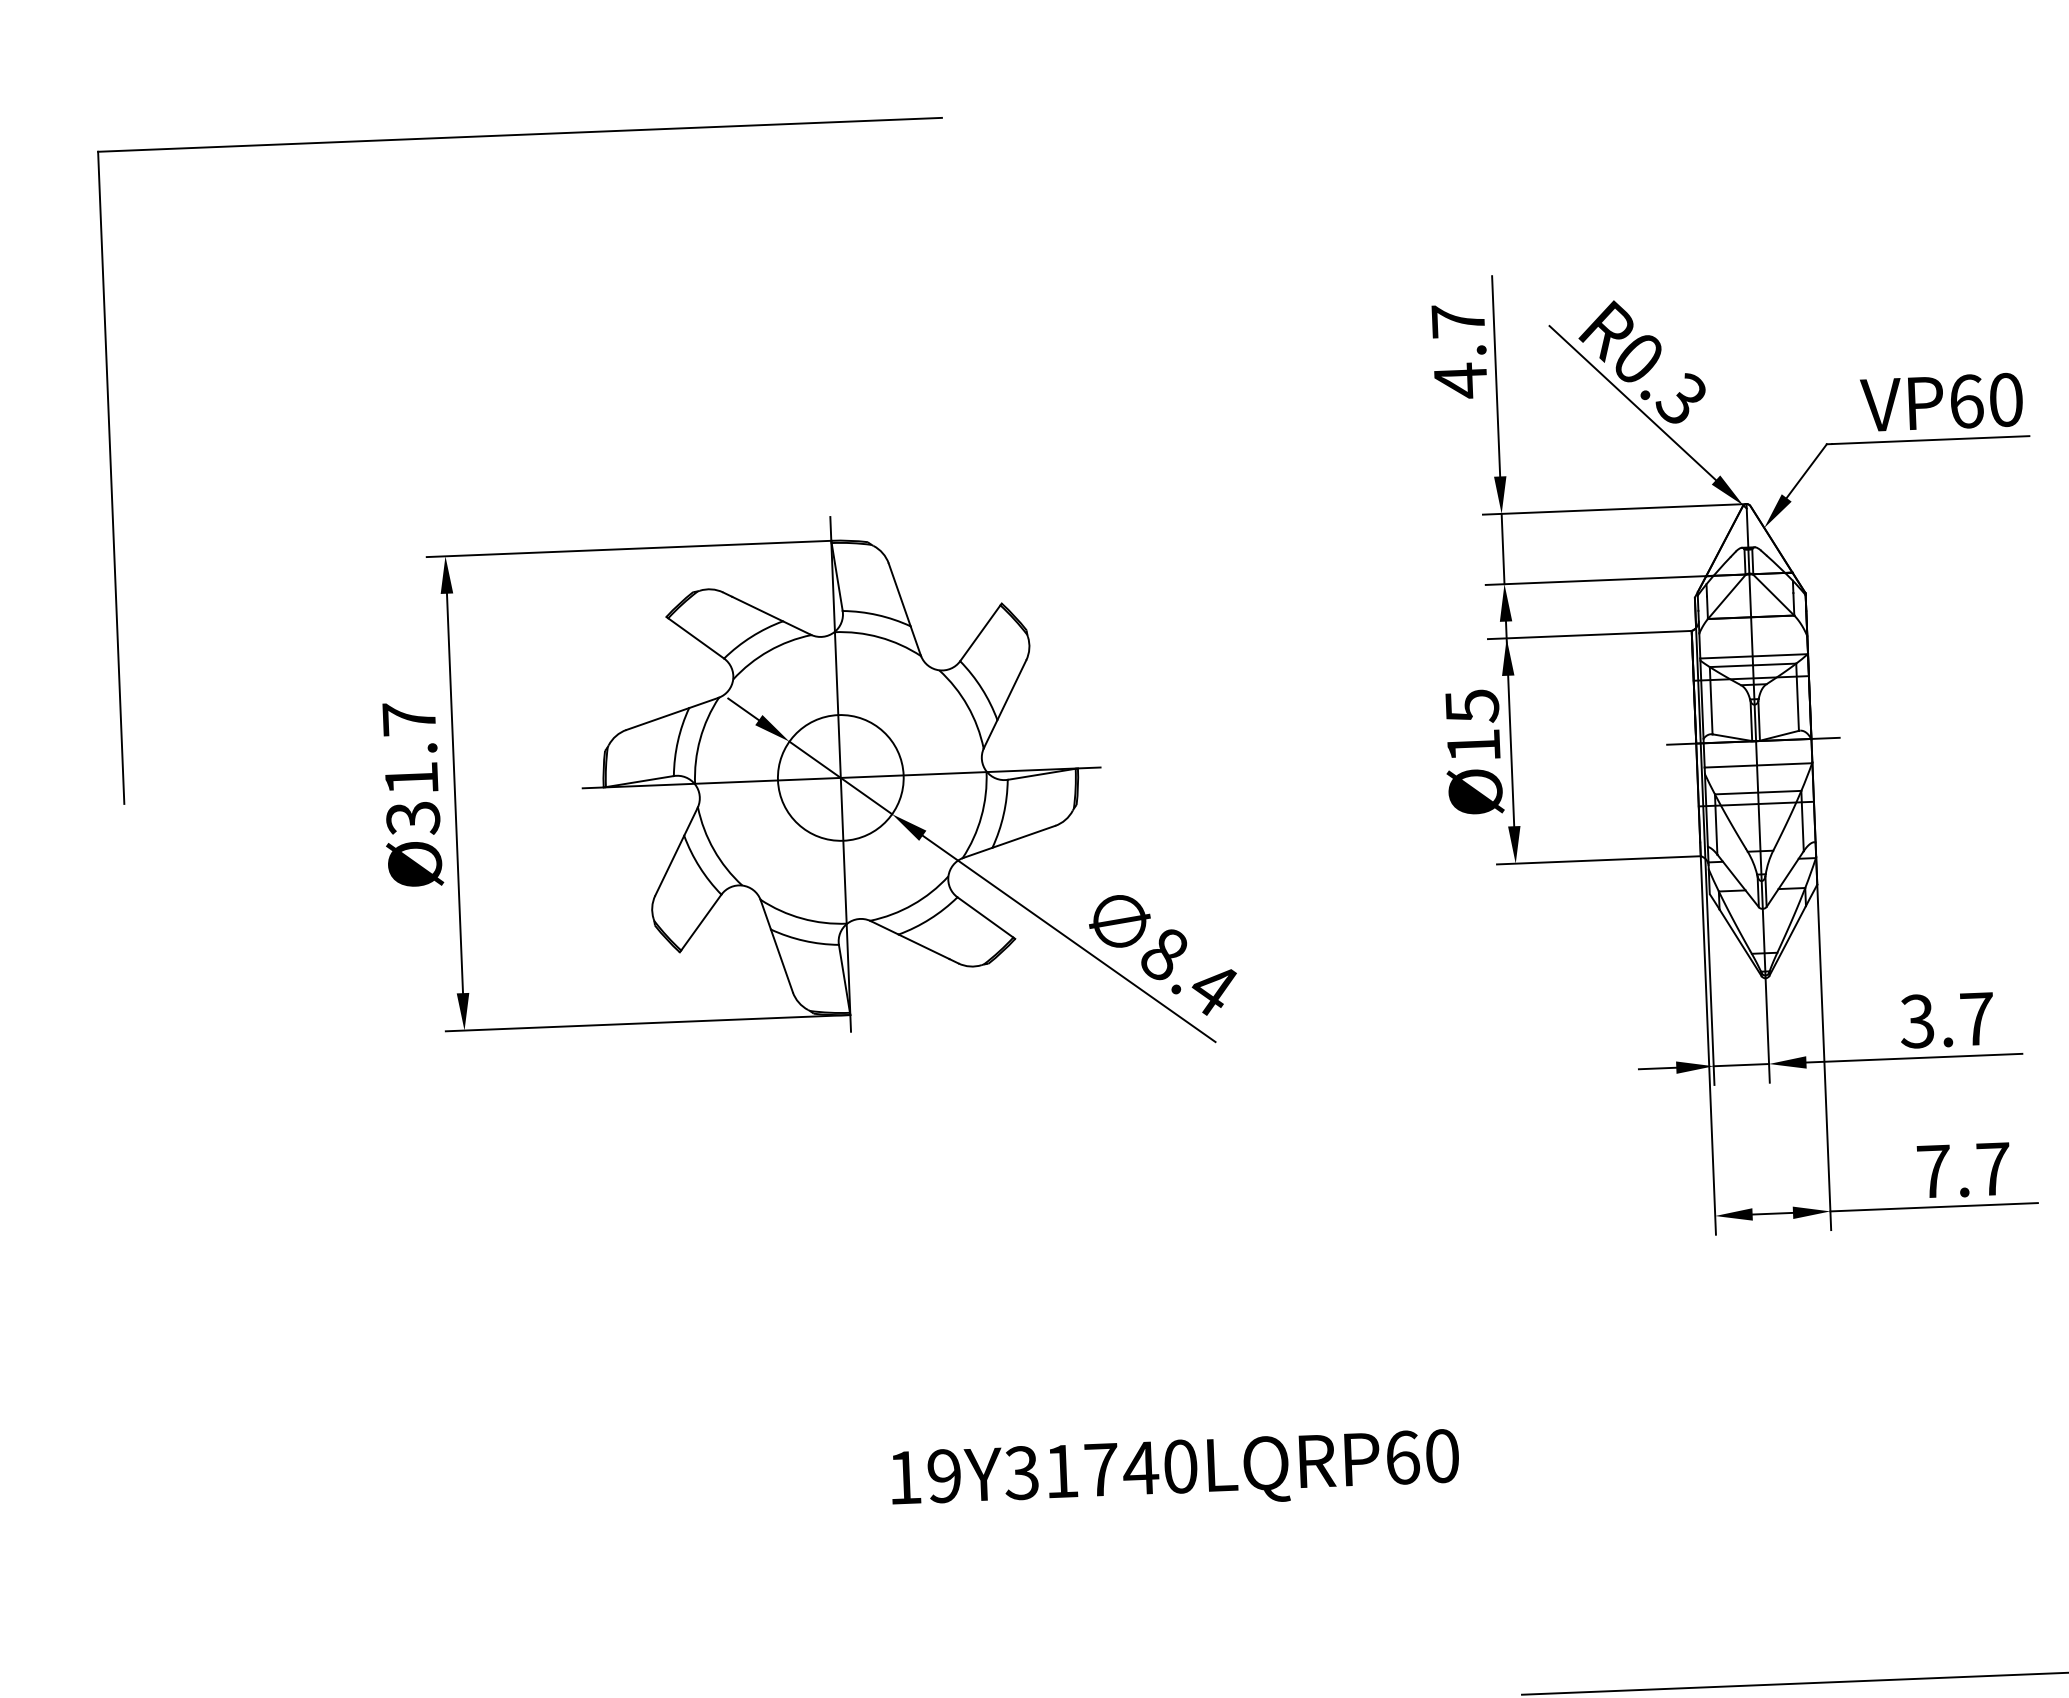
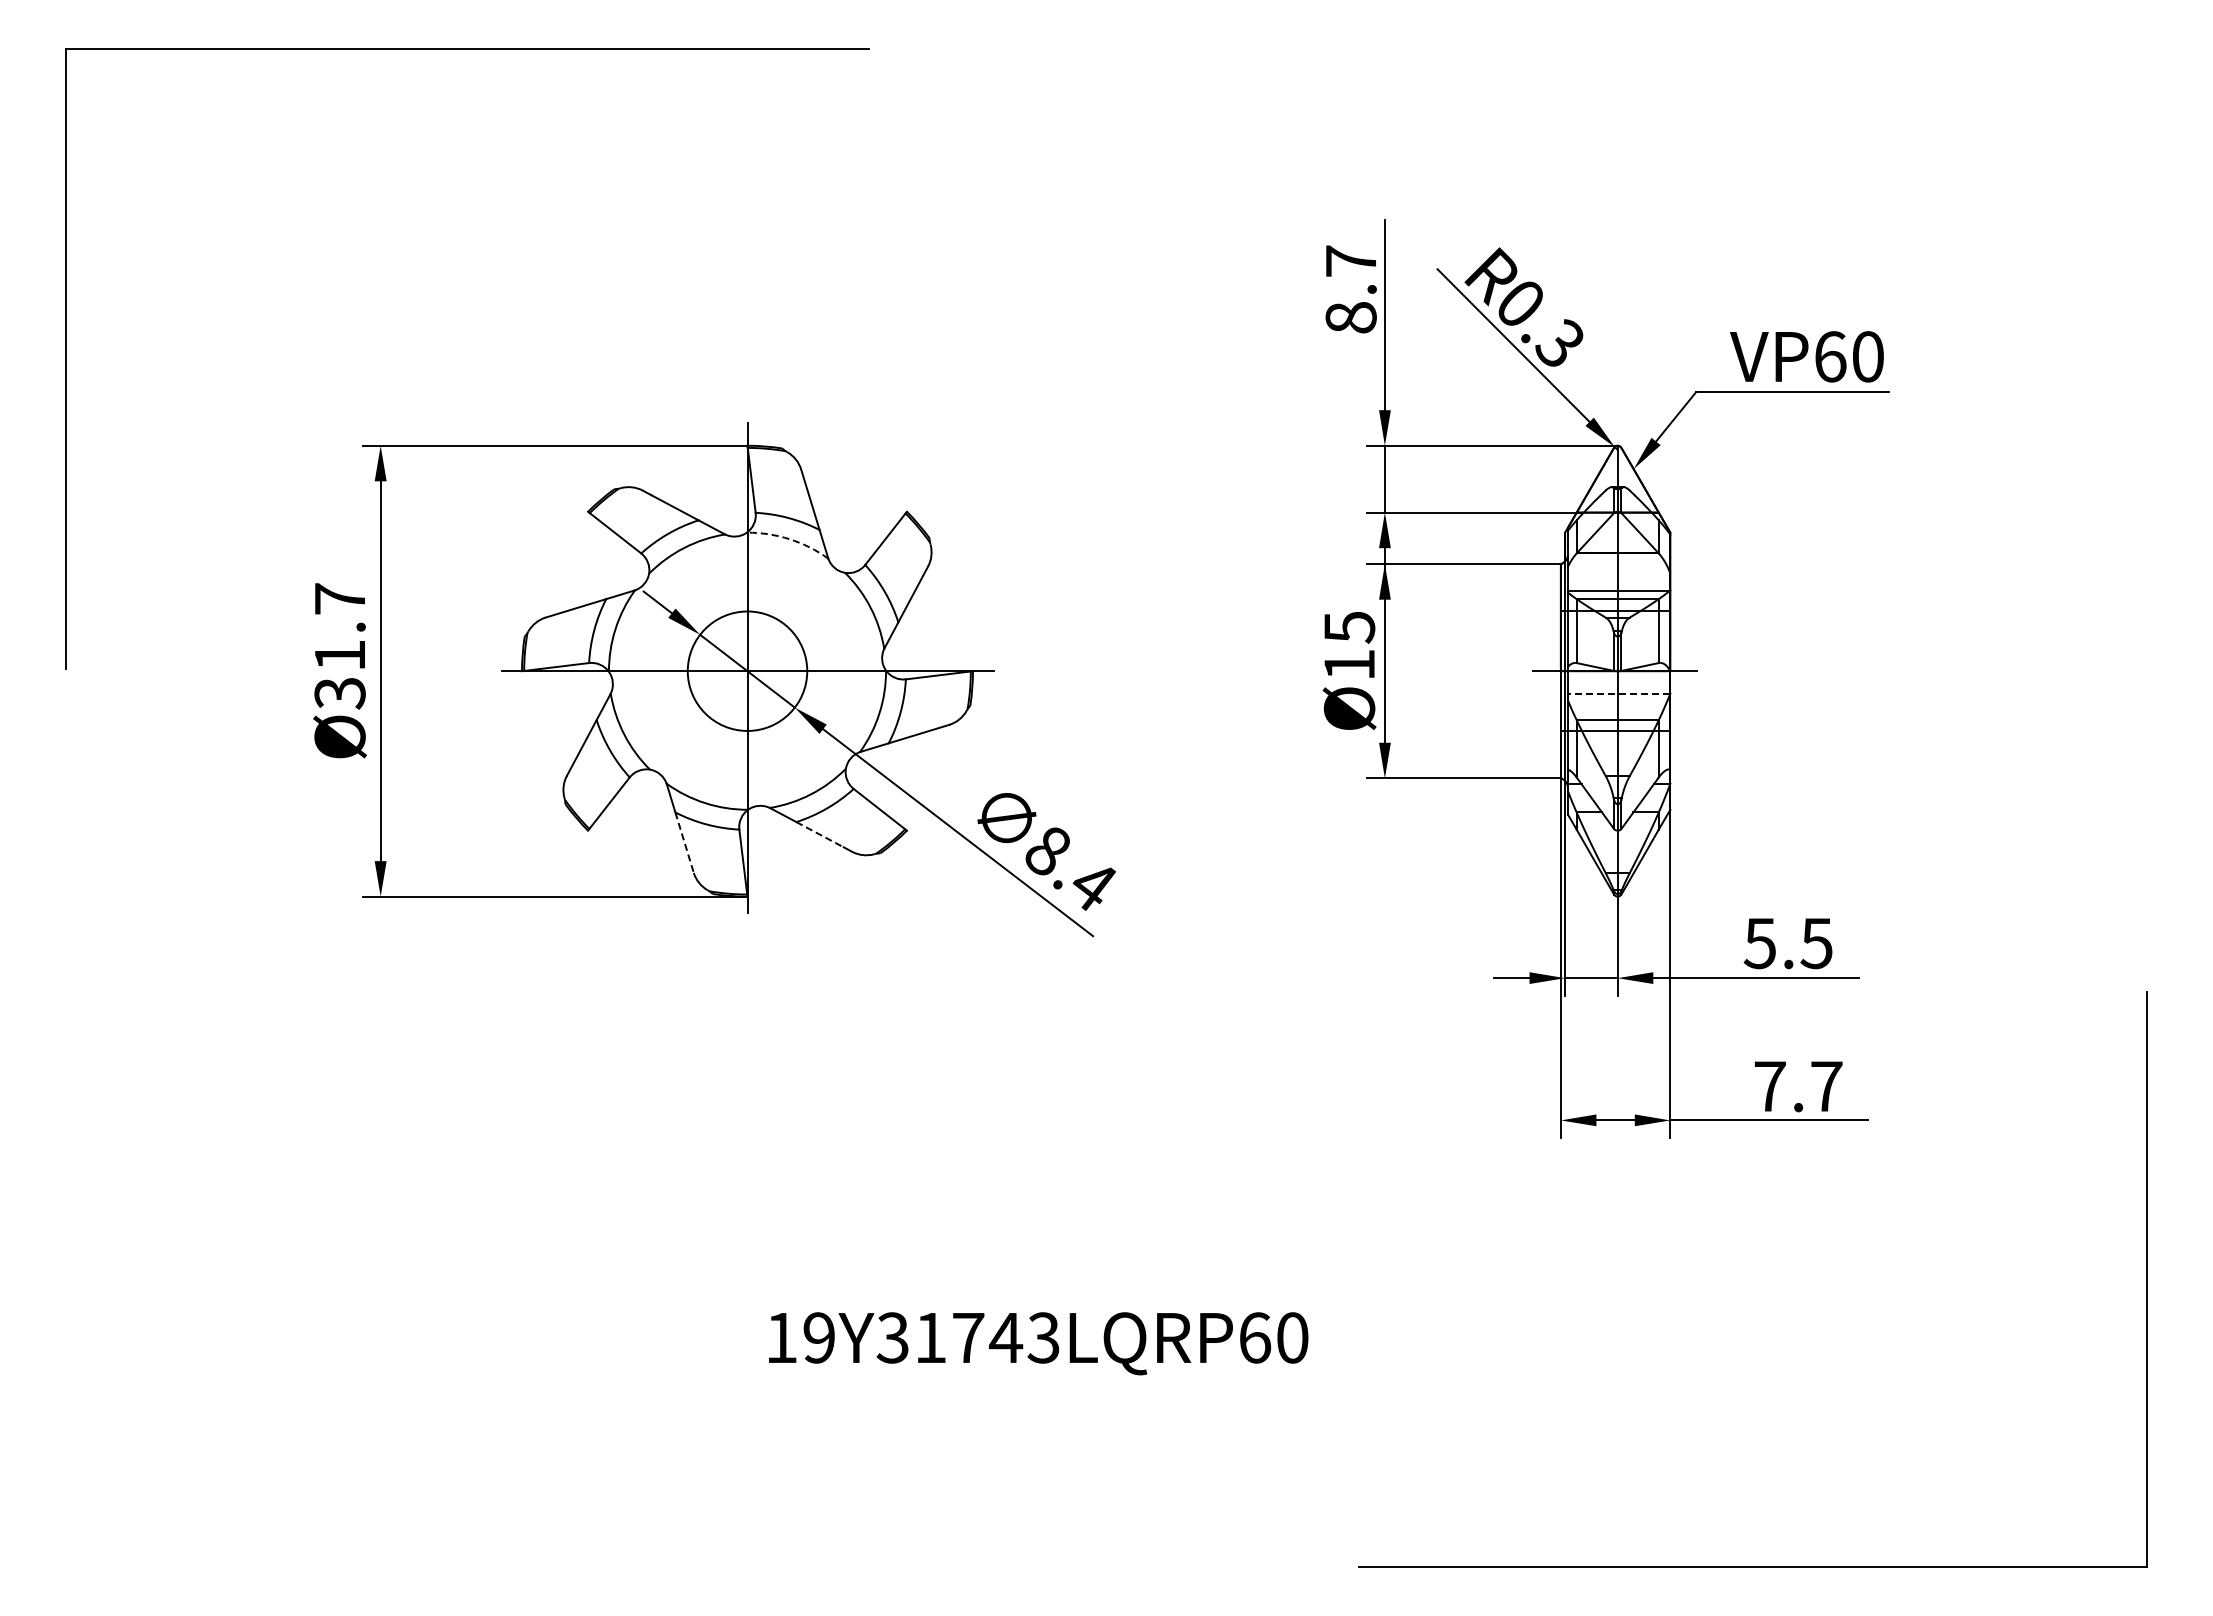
text: (1460, 381) -> (1350, 318), 4.7 -> 8.7
arc: (879, 637) -> (789, 539), solid -> dashed
line: (1757, 765) -> (1618, 694), solid -> dashed
line: (924, 946) -> (820, 834), solid -> dashed
line: (781, 960) -> (684, 842), solid -> dashed
text: (1946, 1020) -> (1787, 943), 3.7 -> 5.5
text: (1180, 1466) -> (1043, 1337), 19Y31740LQRP60 -> 19Y31743LQRP60

